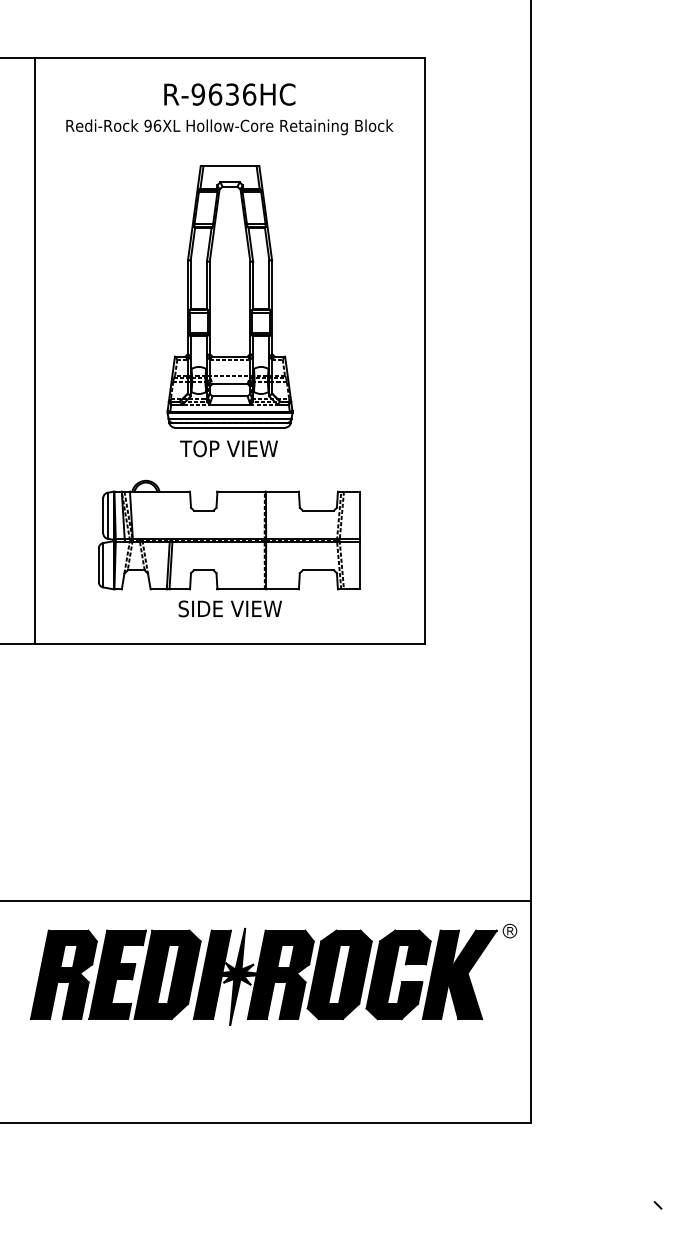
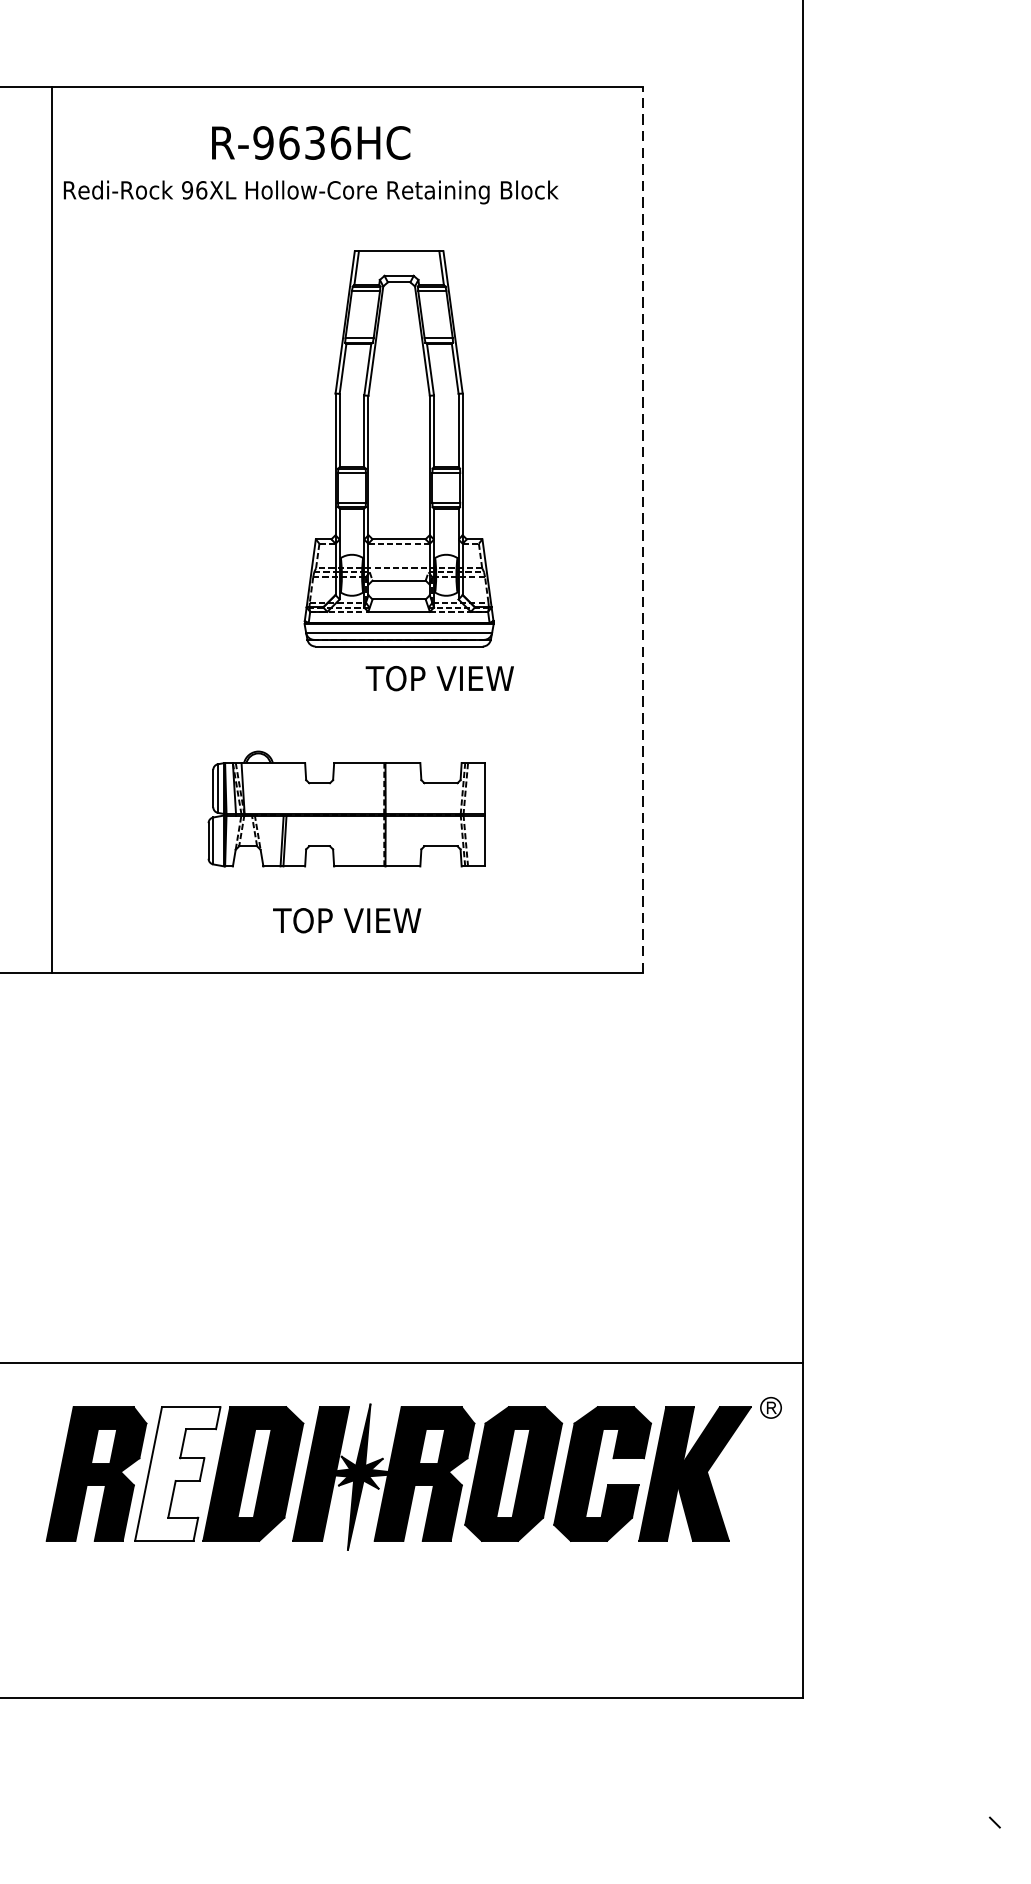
text: (229, 109) -> (310, 165), moved
part: (229, 296) -> (398, 448), moved
line: (425, 350) -> (643, 529), solid -> dashed
text: (228, 448) -> (439, 678), moved
part: (229, 534) -> (346, 808), size x0.7
text: (229, 608) -> (346, 920), SIDE VIEW -> TOP VIEW
fill: (117, 974) -> (177, 1473), removed

